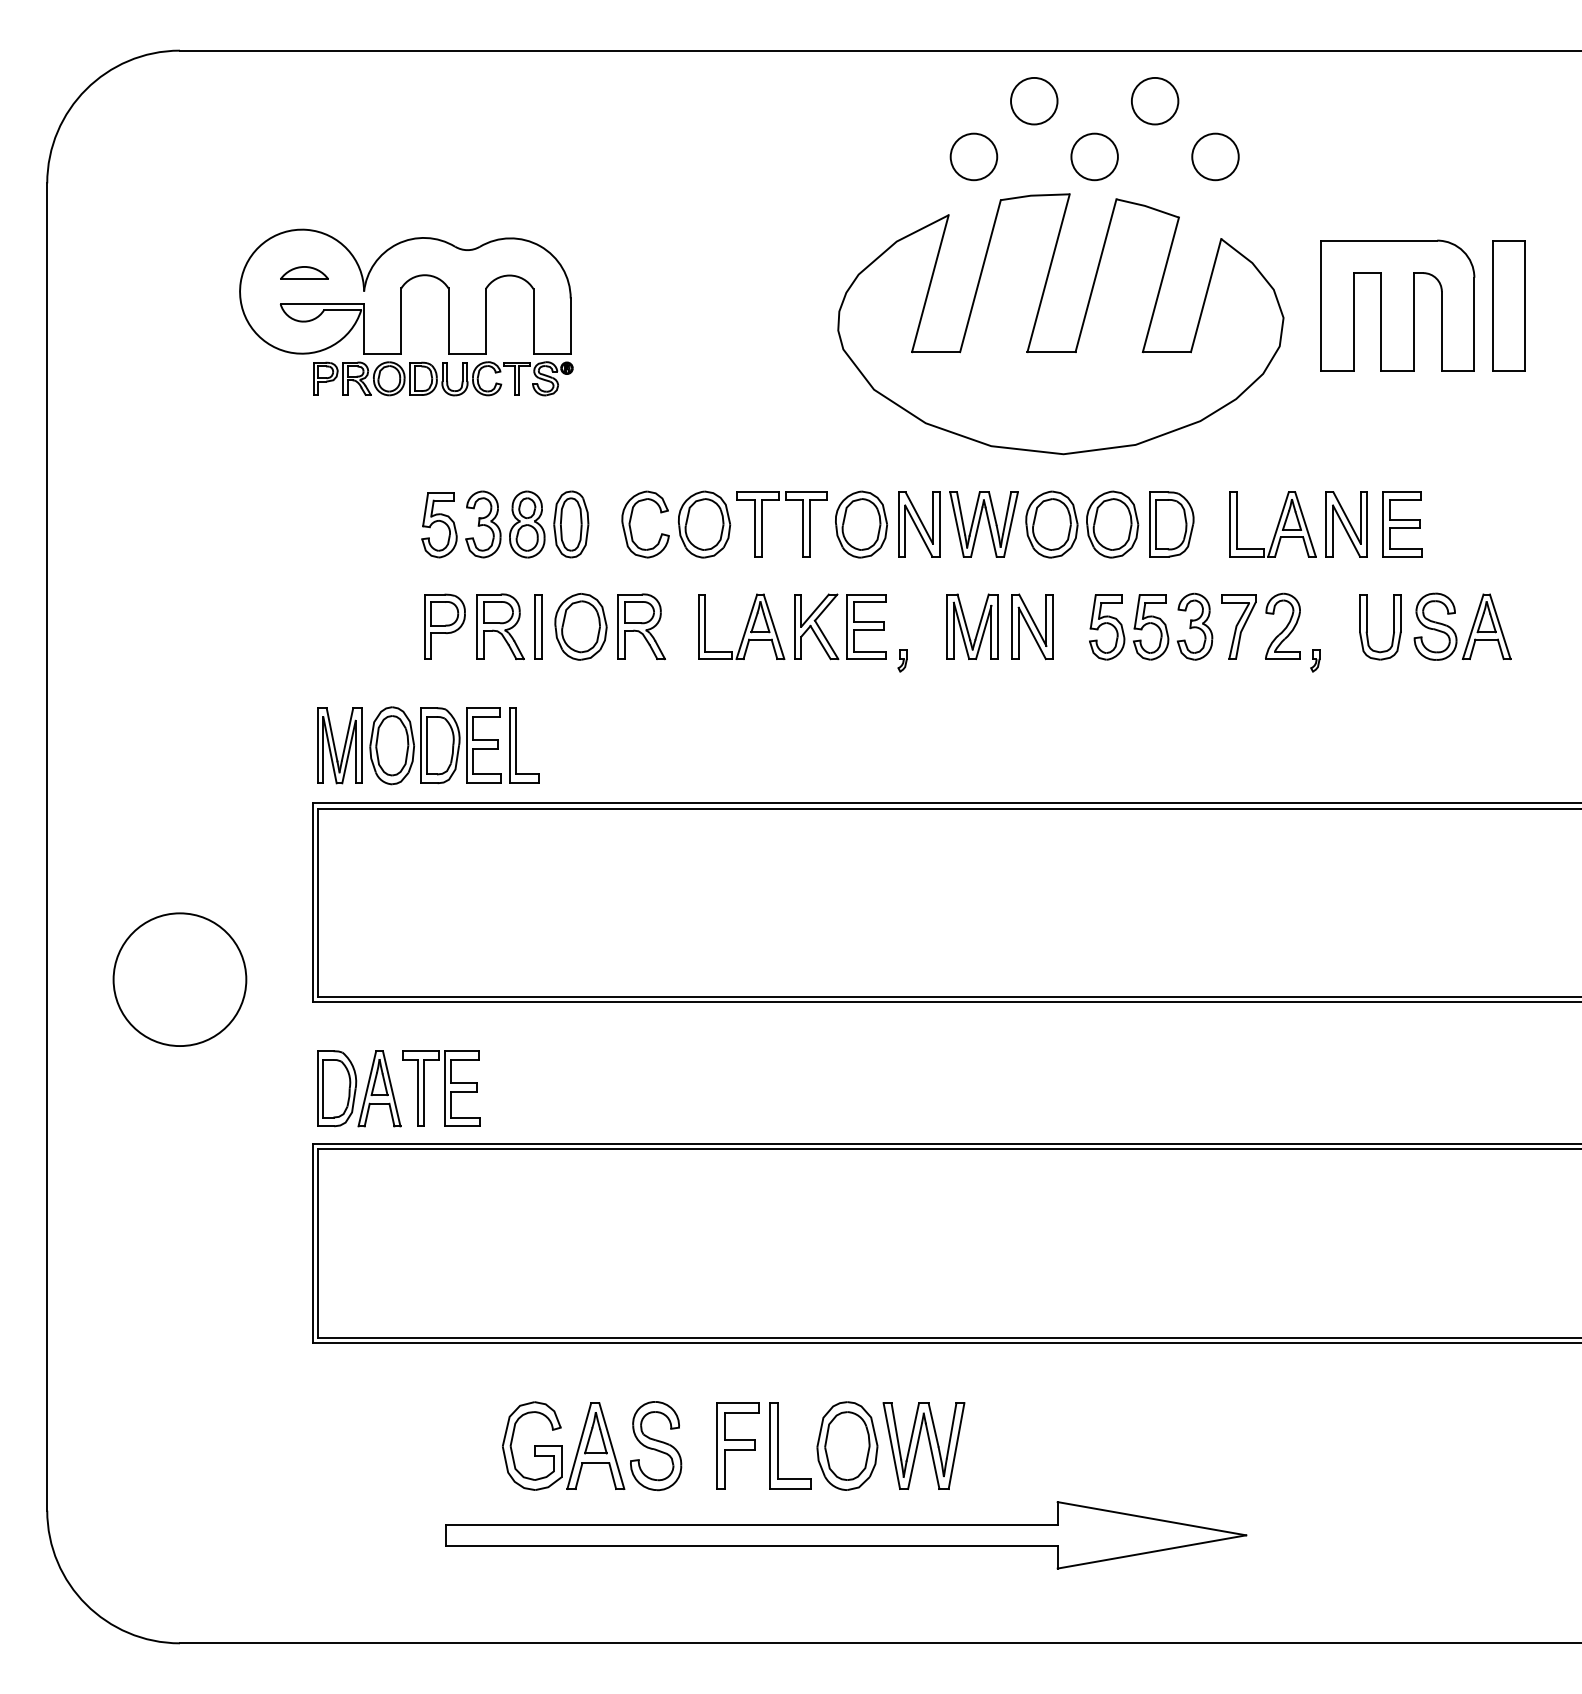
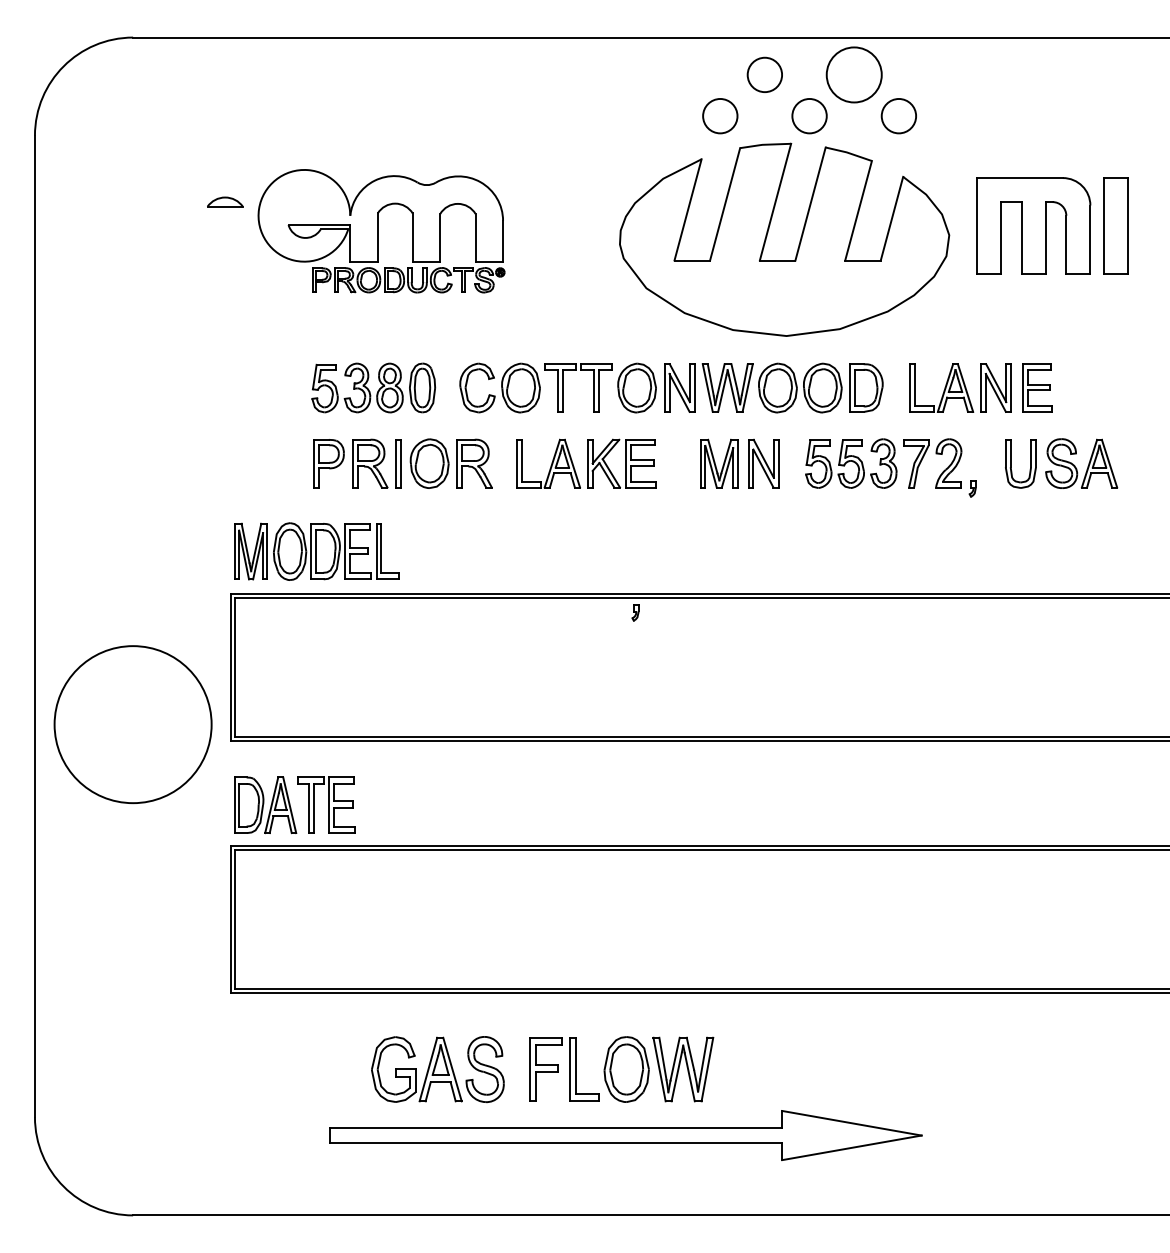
circle: (1155, 100) -> (854, 74), size x1.6
part: (406, 312) -> (381, 231), moved
part: (902, 660) -> (635, 612), moved
circle: (180, 979) -> (133, 724), size x1.6

